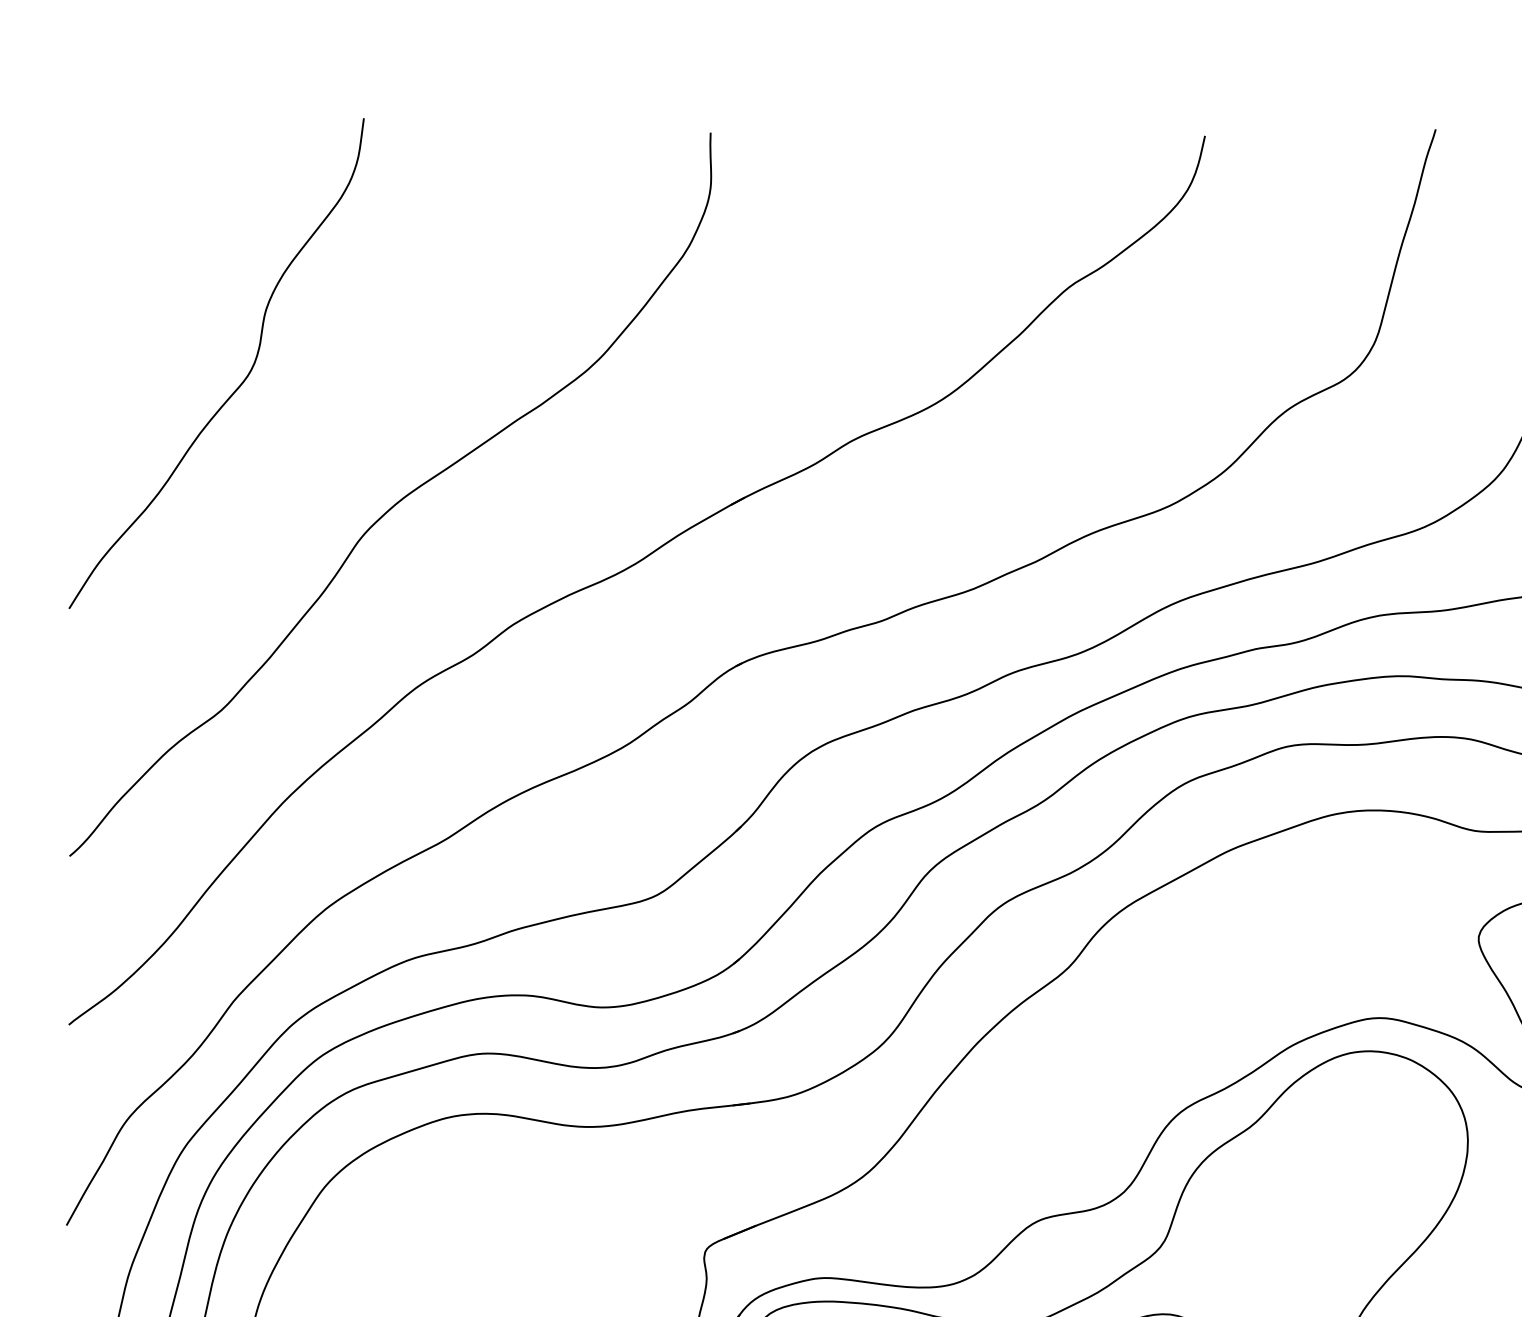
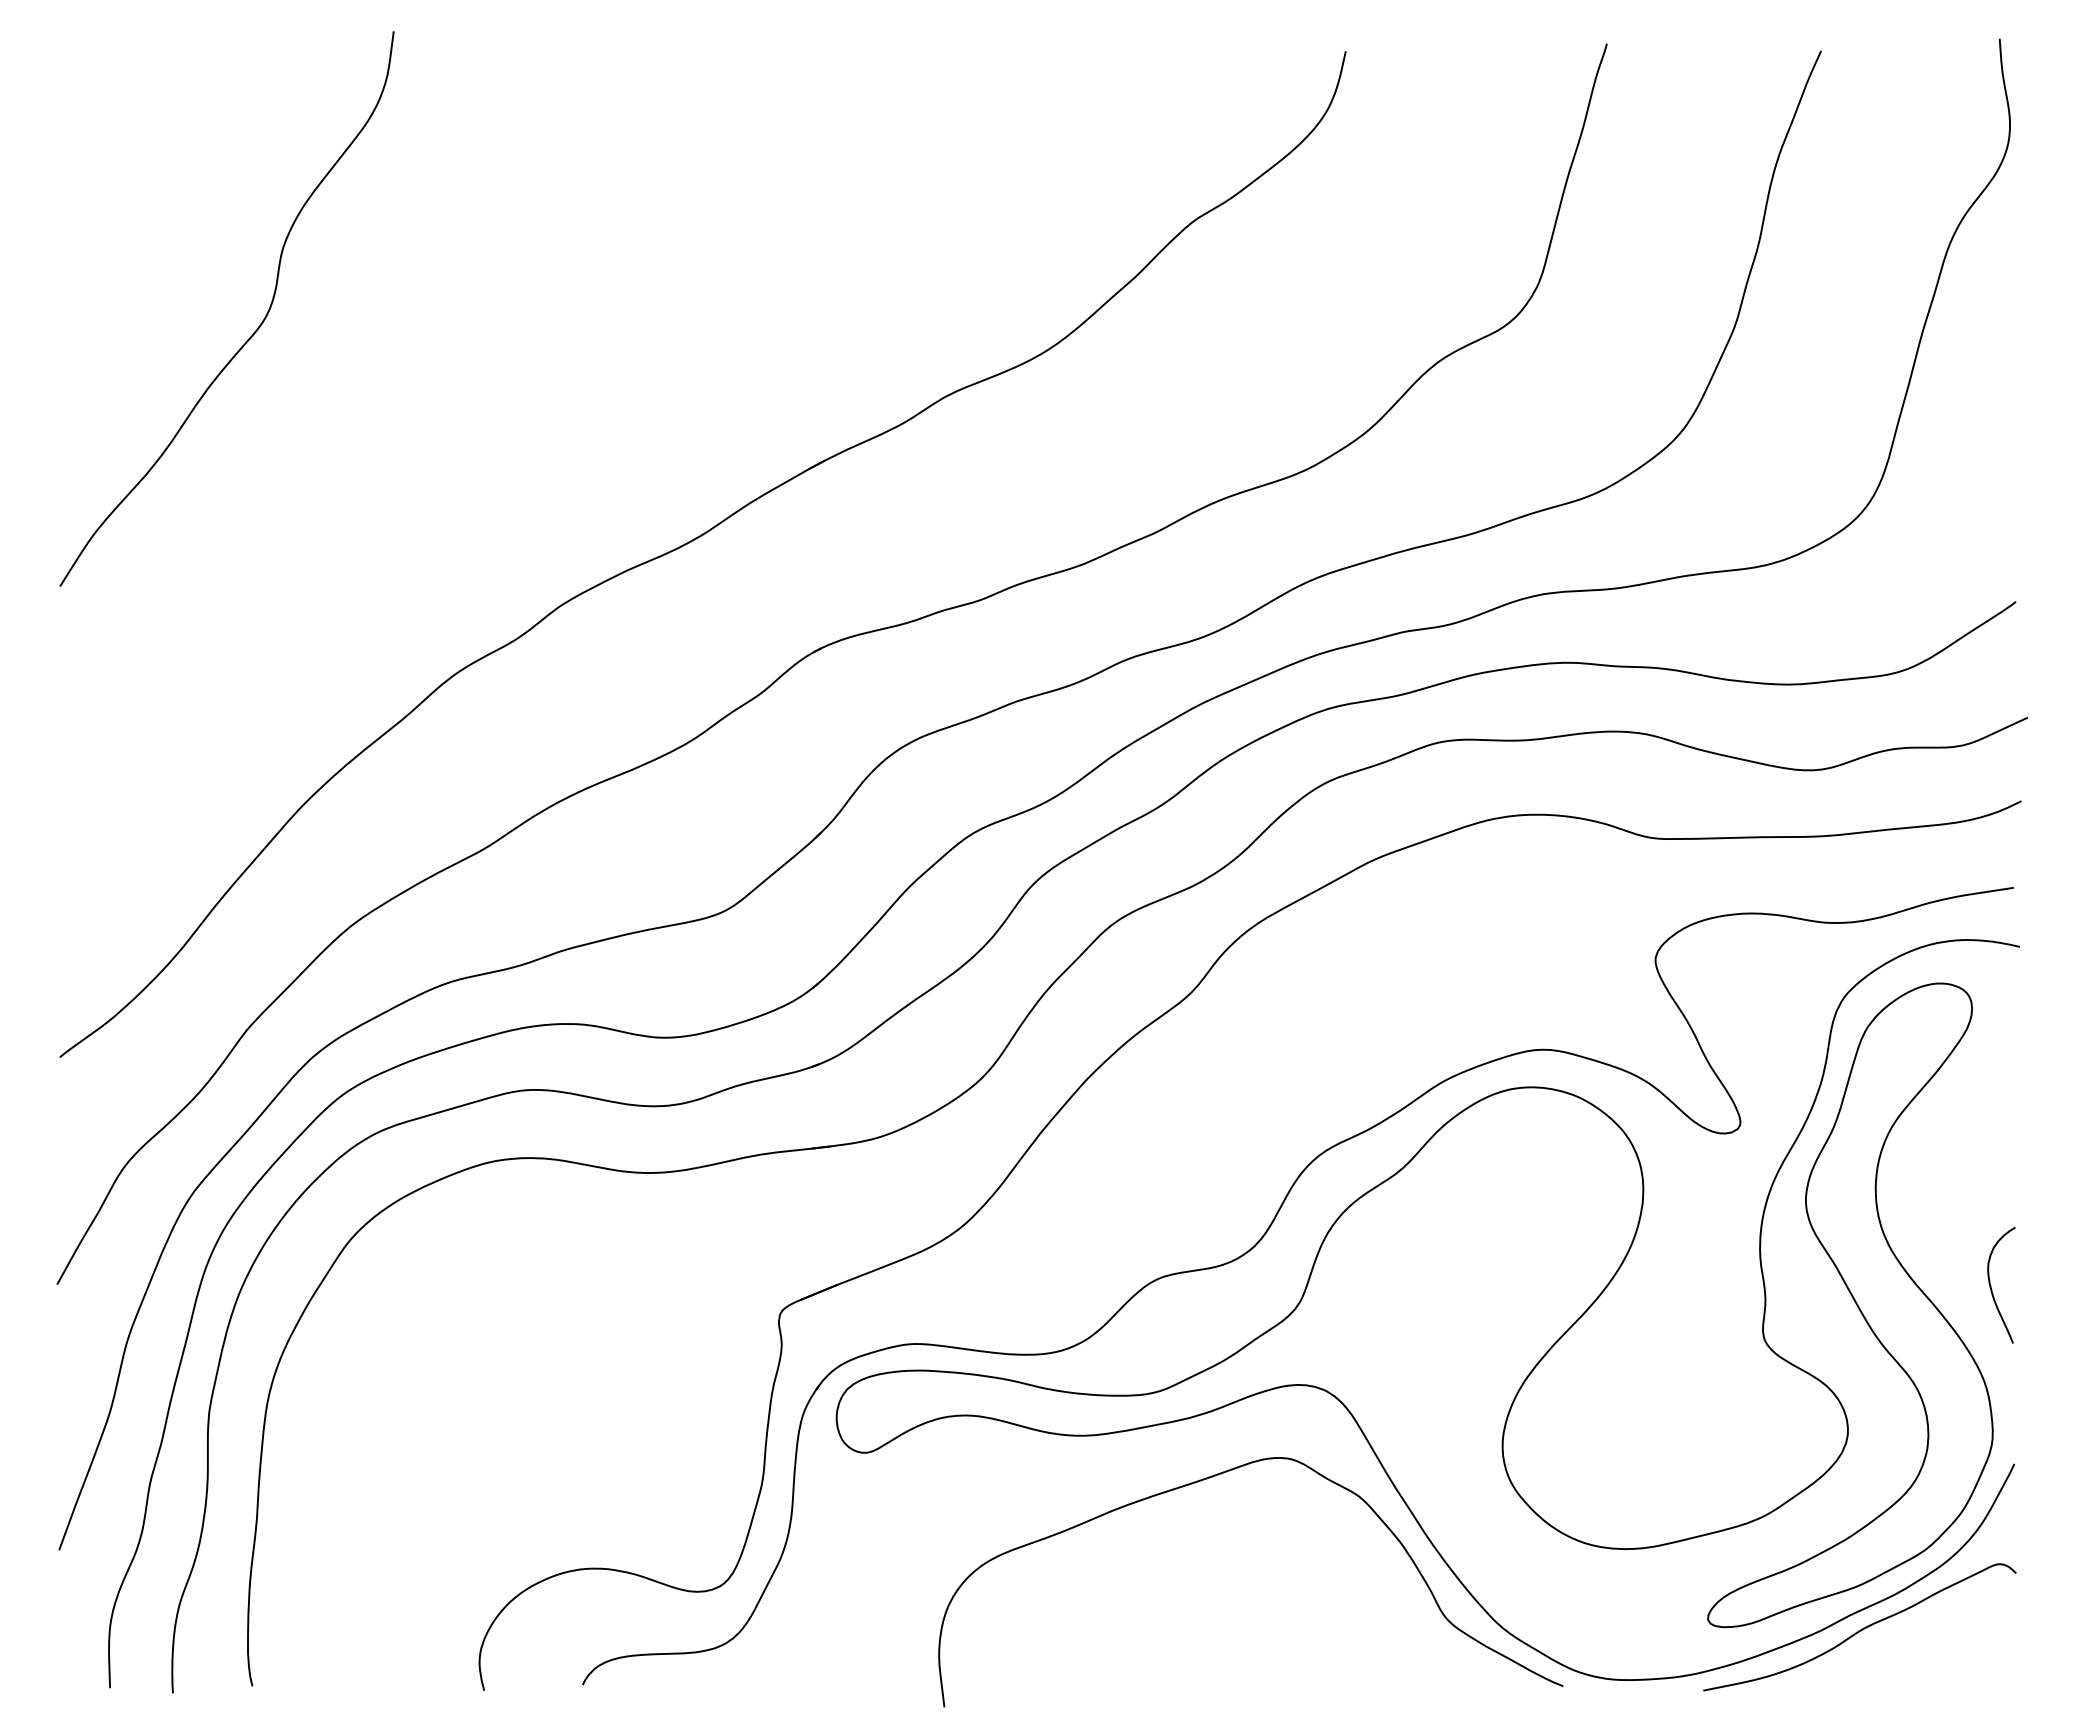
curve: (397, 501) -> (431, 465), removed

